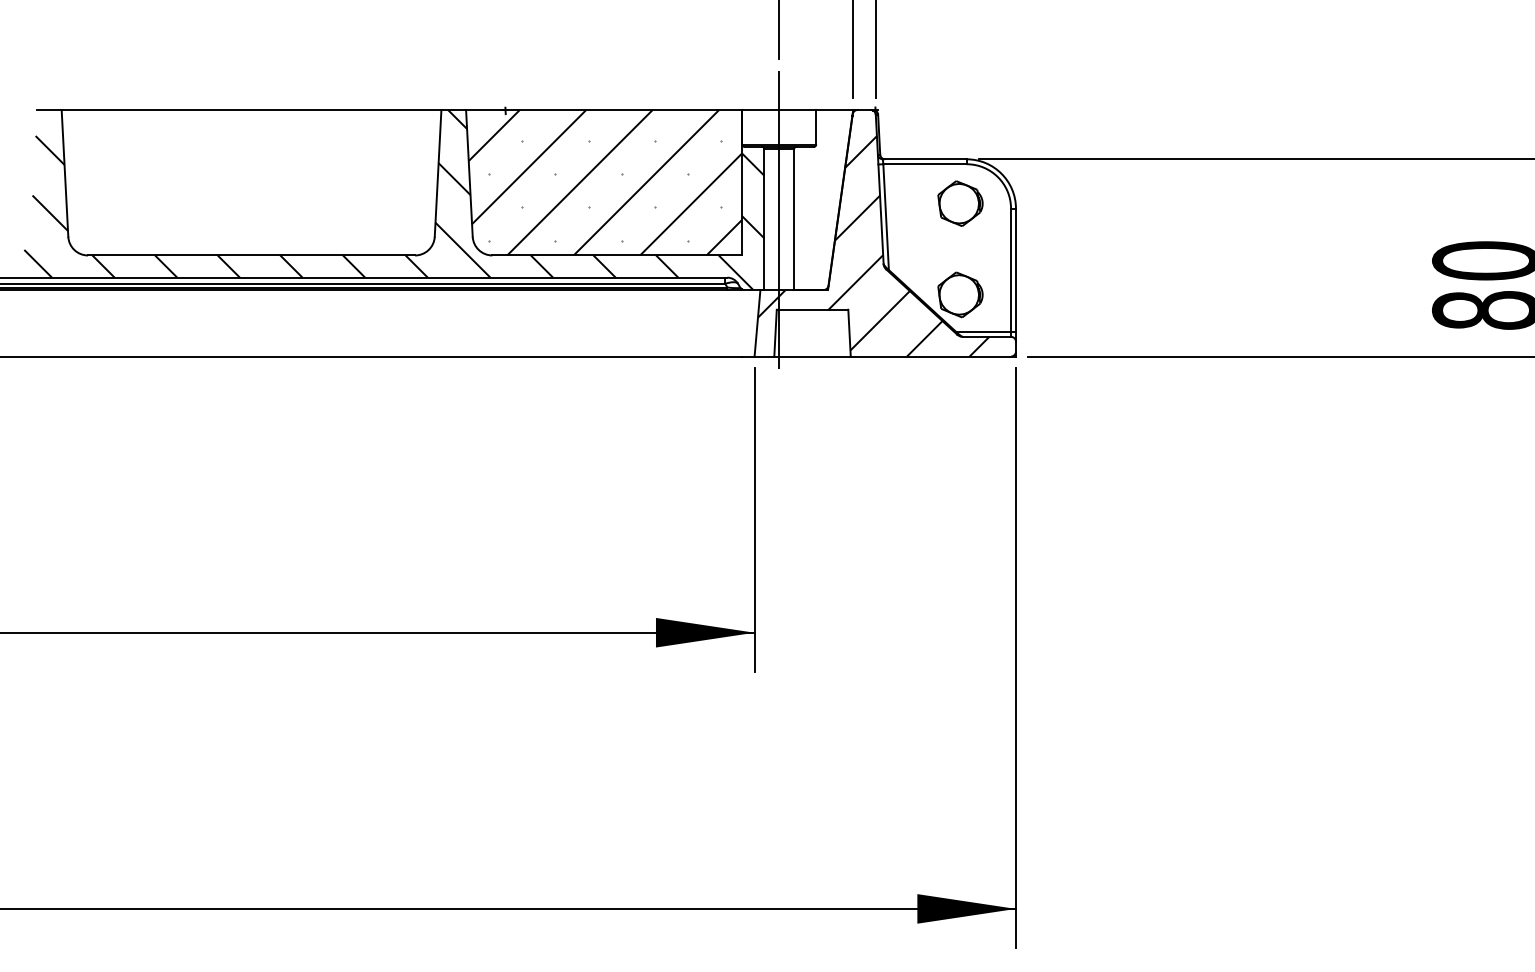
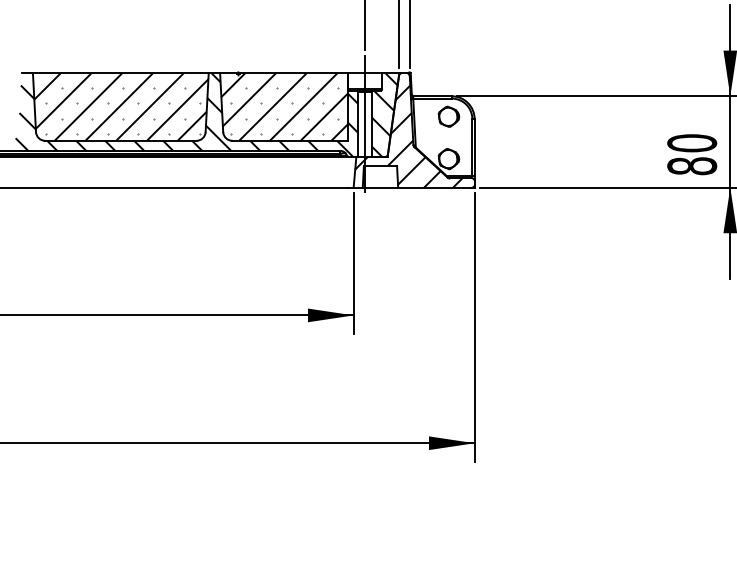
hatch: (252, 181) -> (121, 106), added
hatch: (821, 198) -> (384, 114), added

